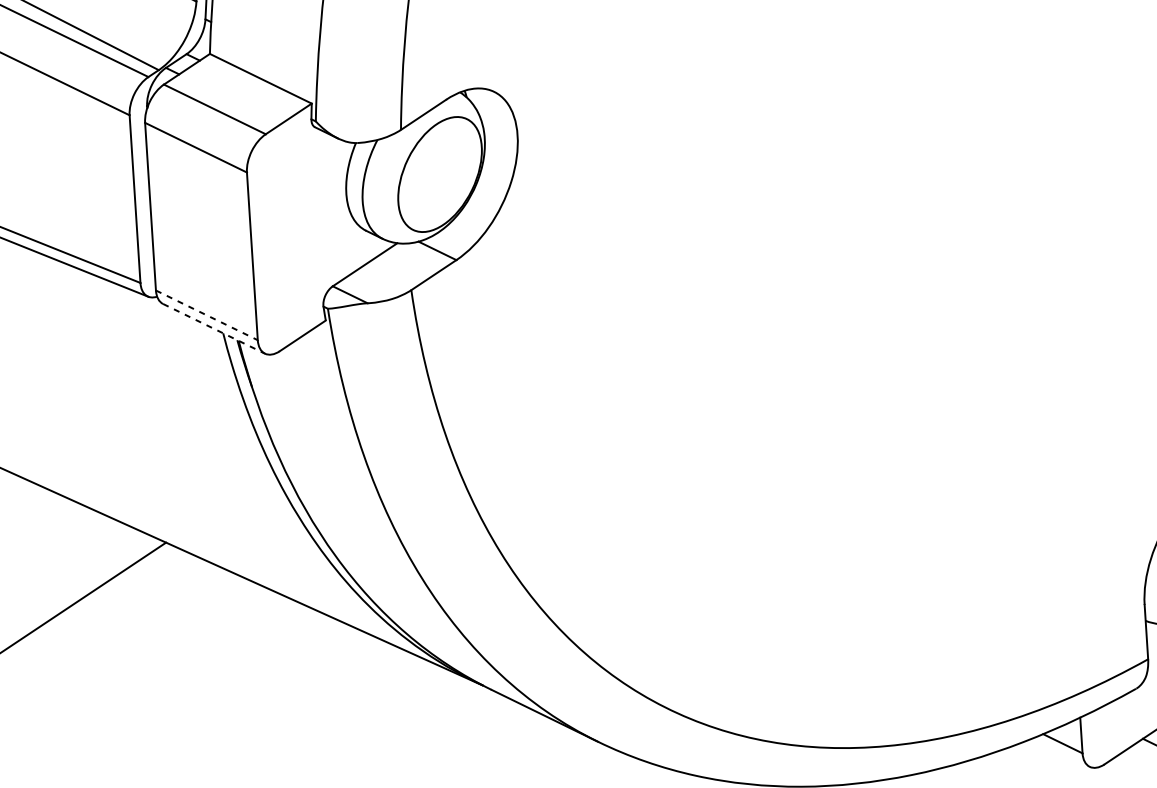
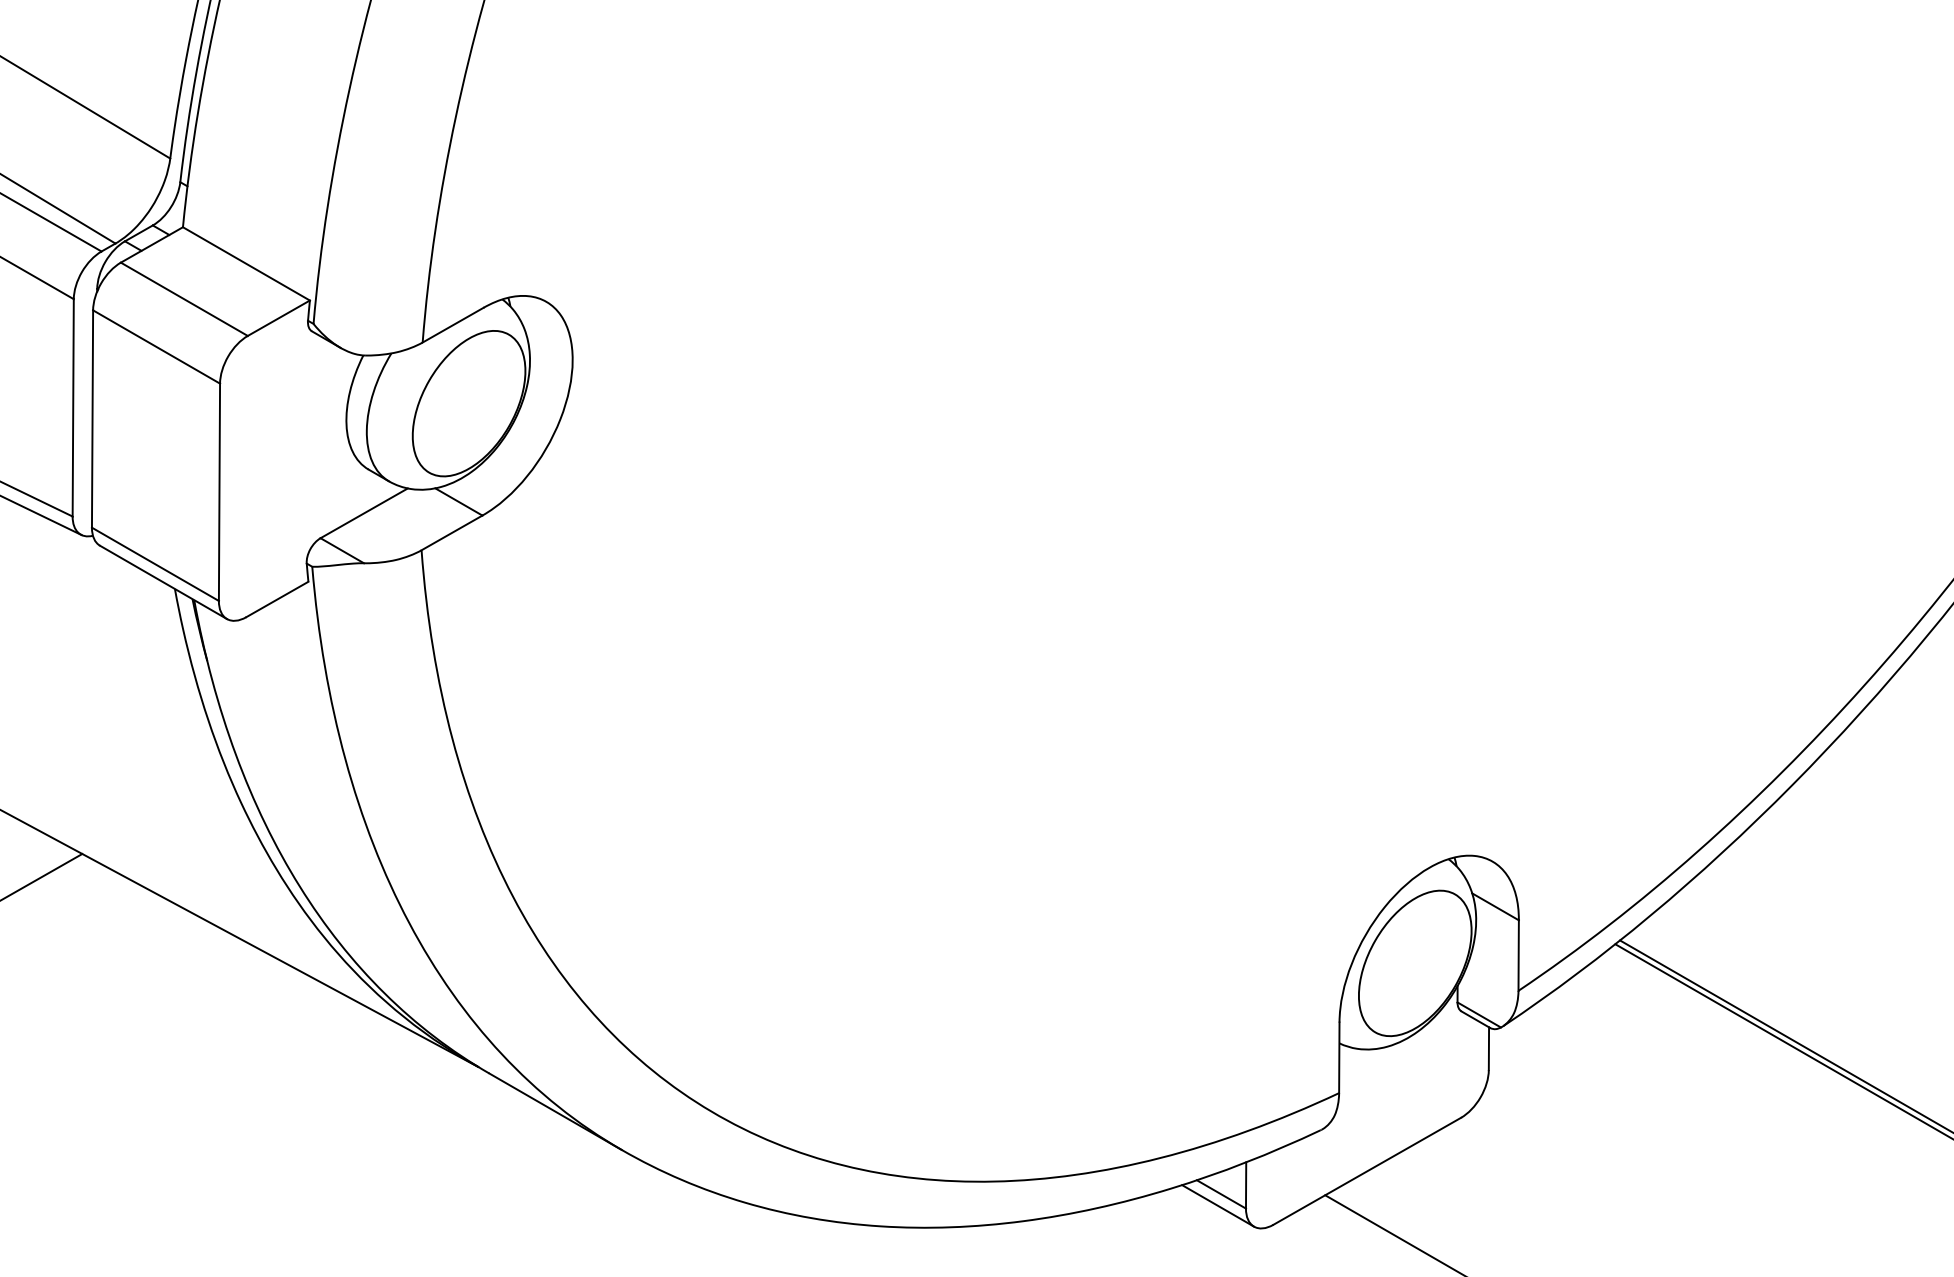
line: (206, 315) -> (155, 564), dashed -> solid
line: (214, 328) -> (163, 582), dashed -> solid
line: (1061, 752) -> (1218, 1205), added

